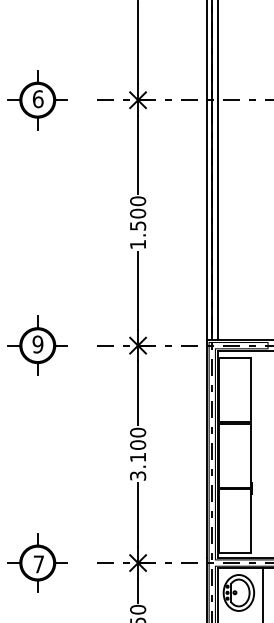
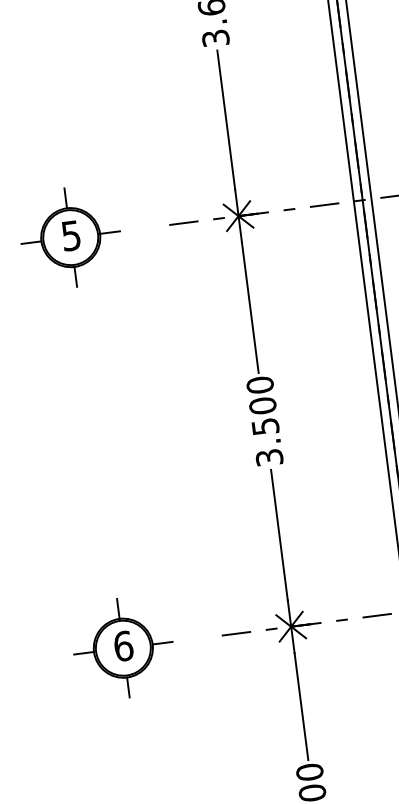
text: (37, 99) -> (70, 236), 6 -> 5
text: (138, 244) -> (270, 457), 1.500 -> 3.500
text: (37, 344) -> (122, 646), 9 -> 6

